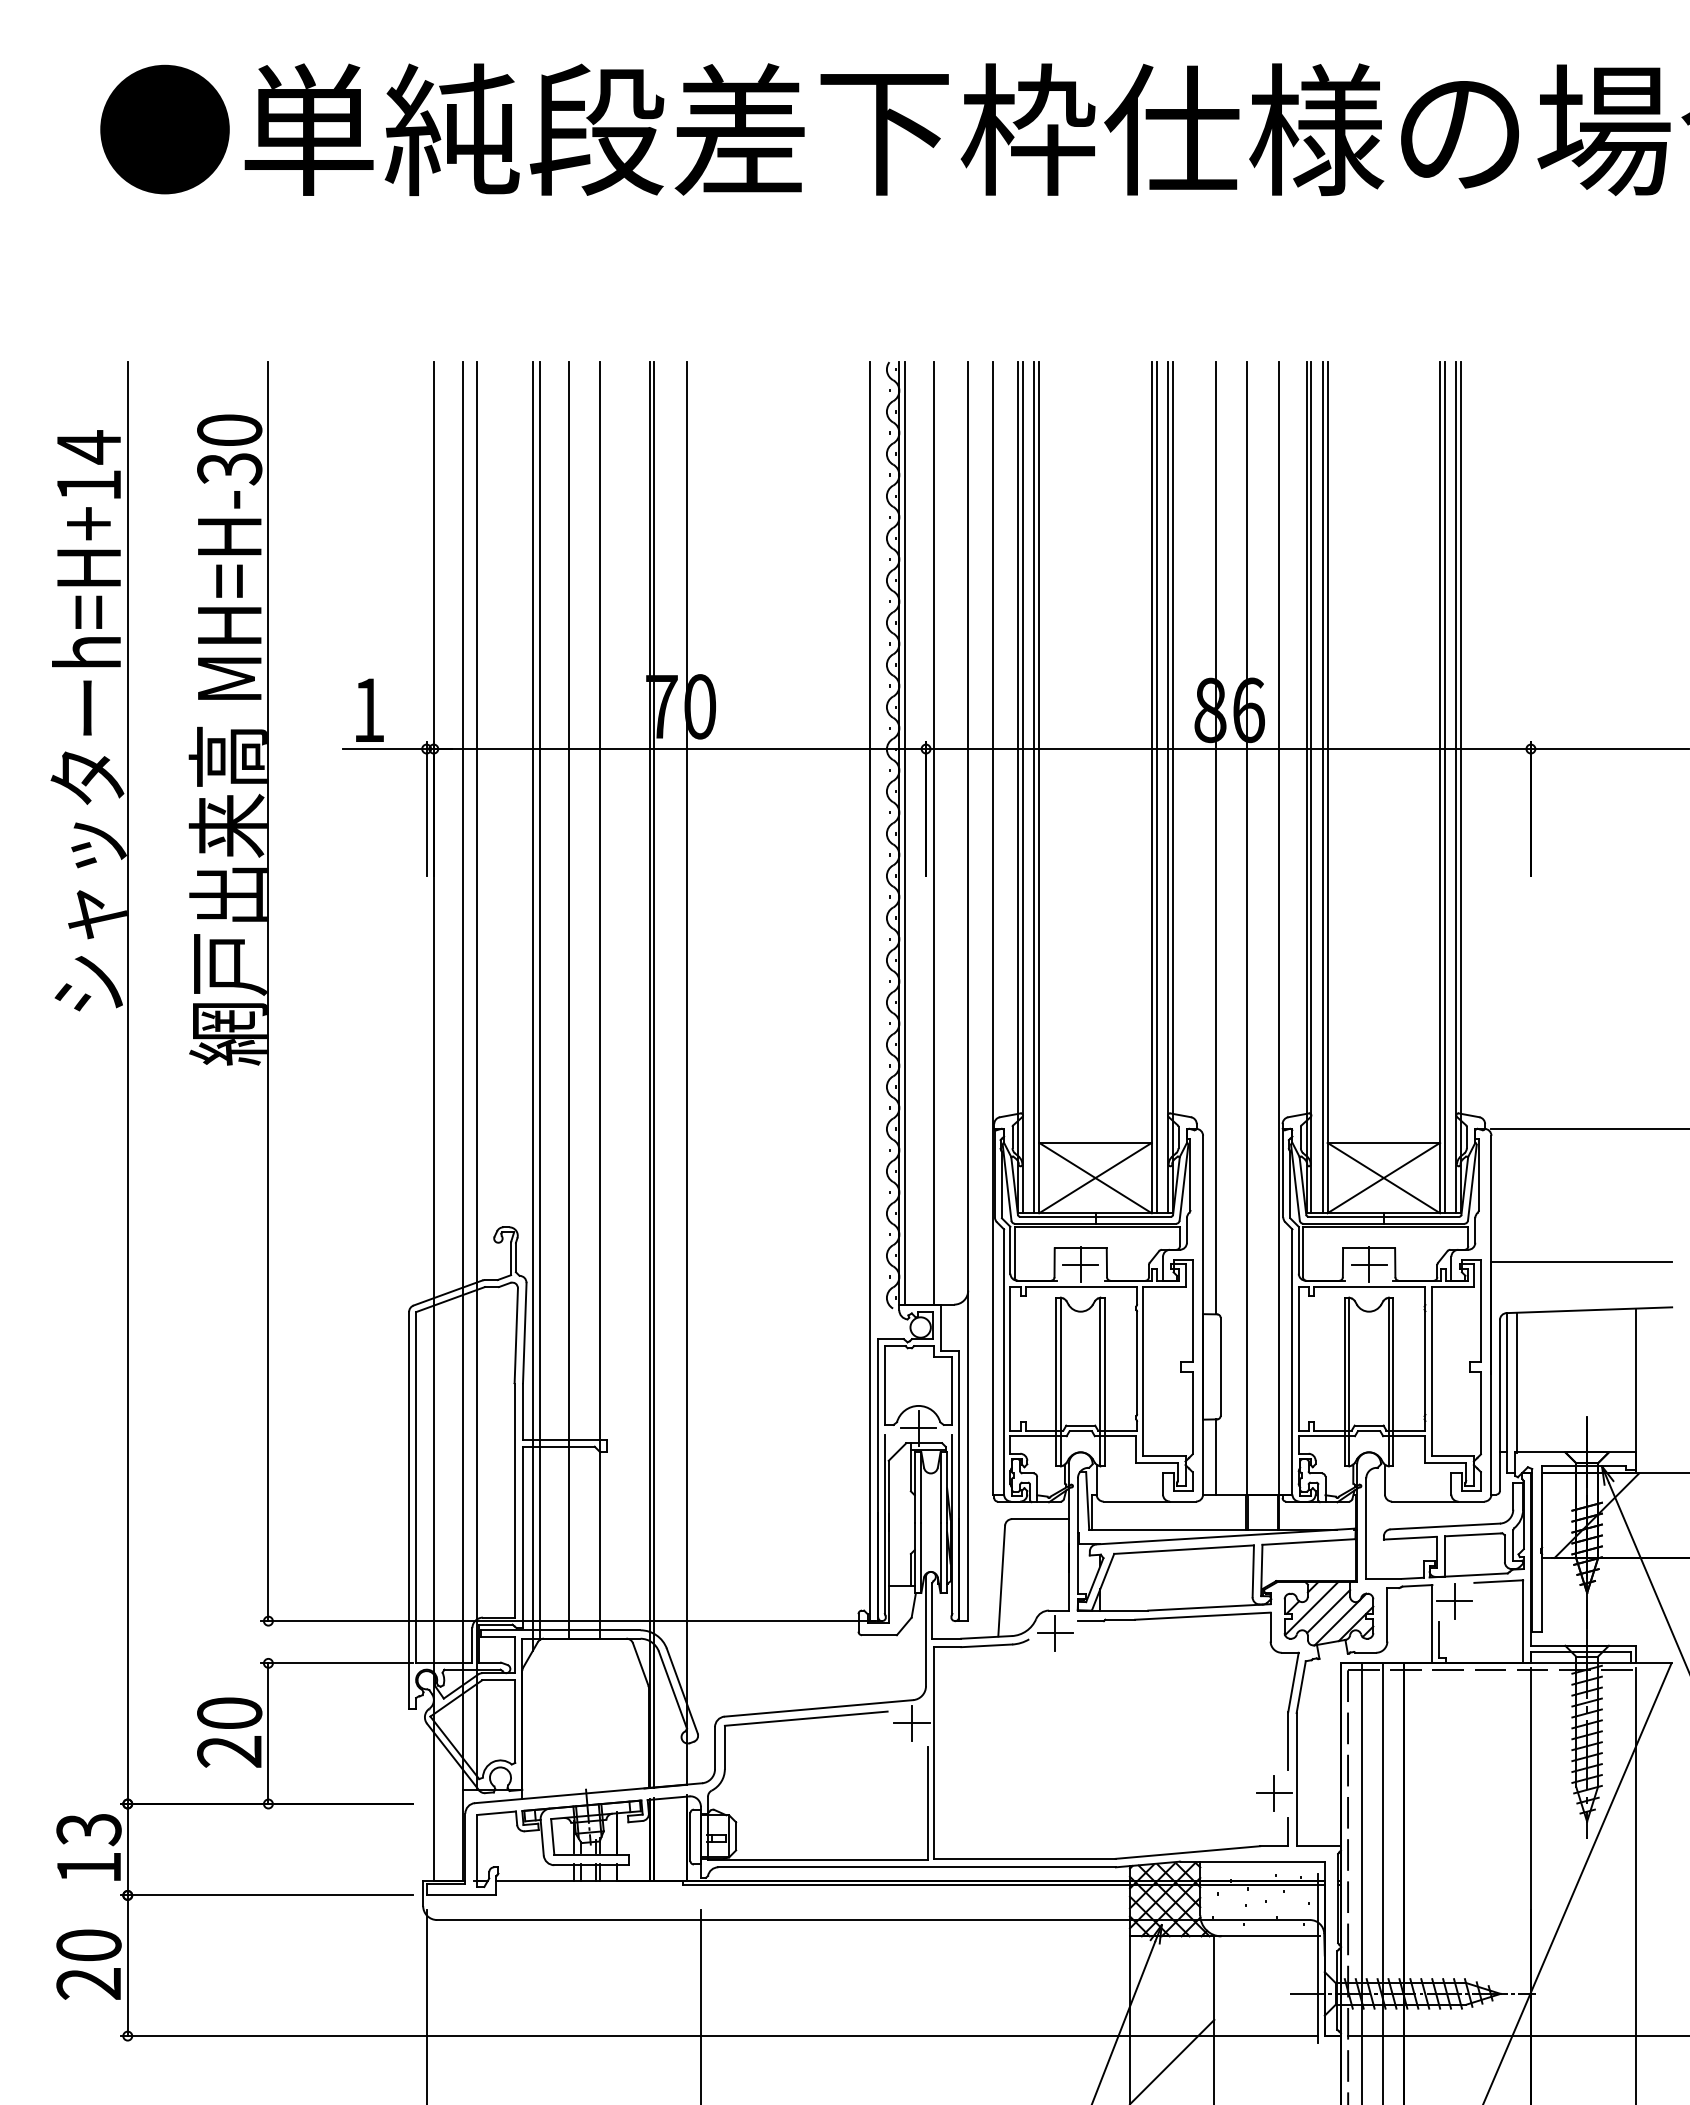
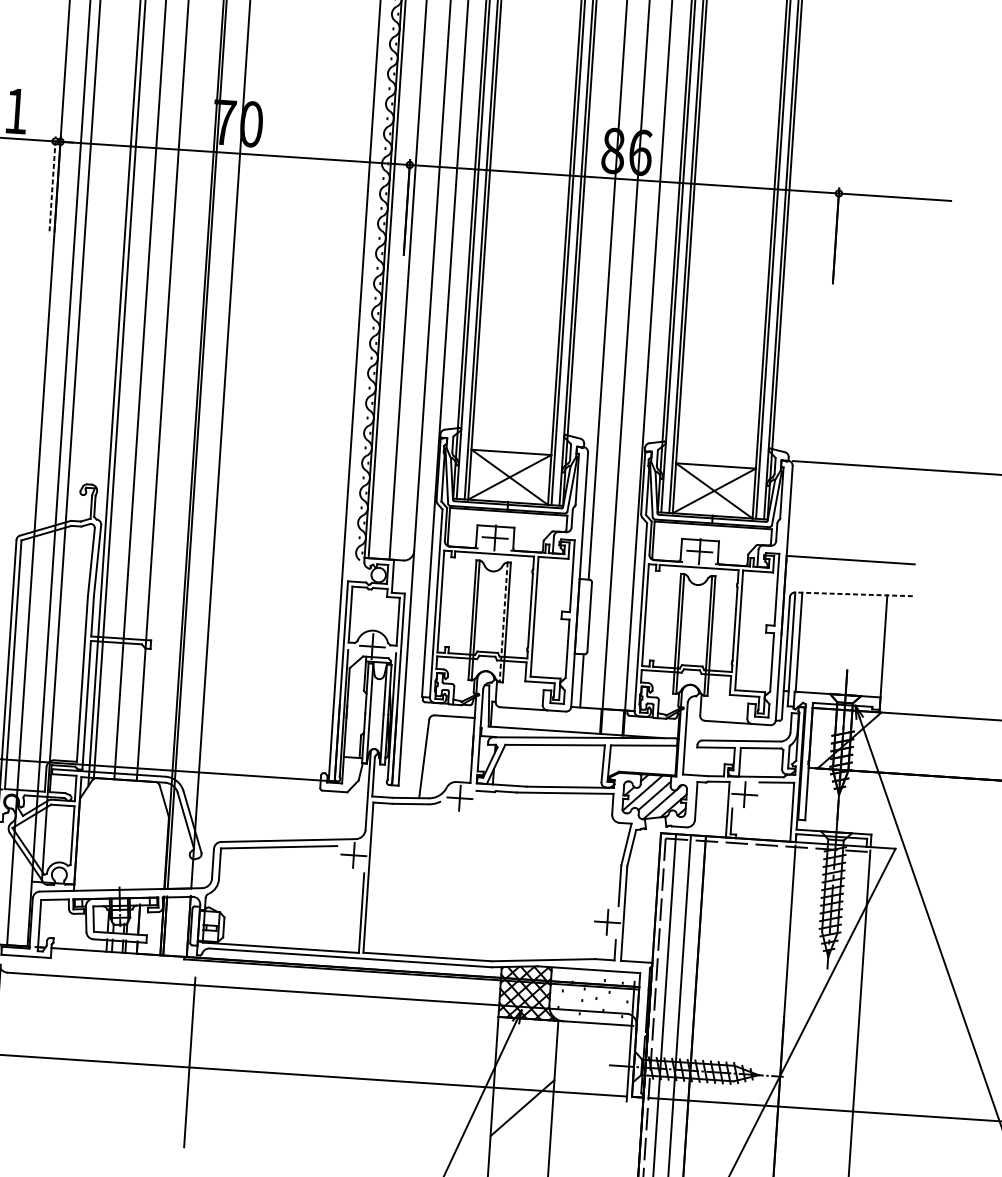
line: (426, 808) -> (52, 183), solid -> dashed
line: (1589, 1310) -> (853, 594), solid -> dashed
line: (1100, 1382) -> (503, 622), solid -> dashed

